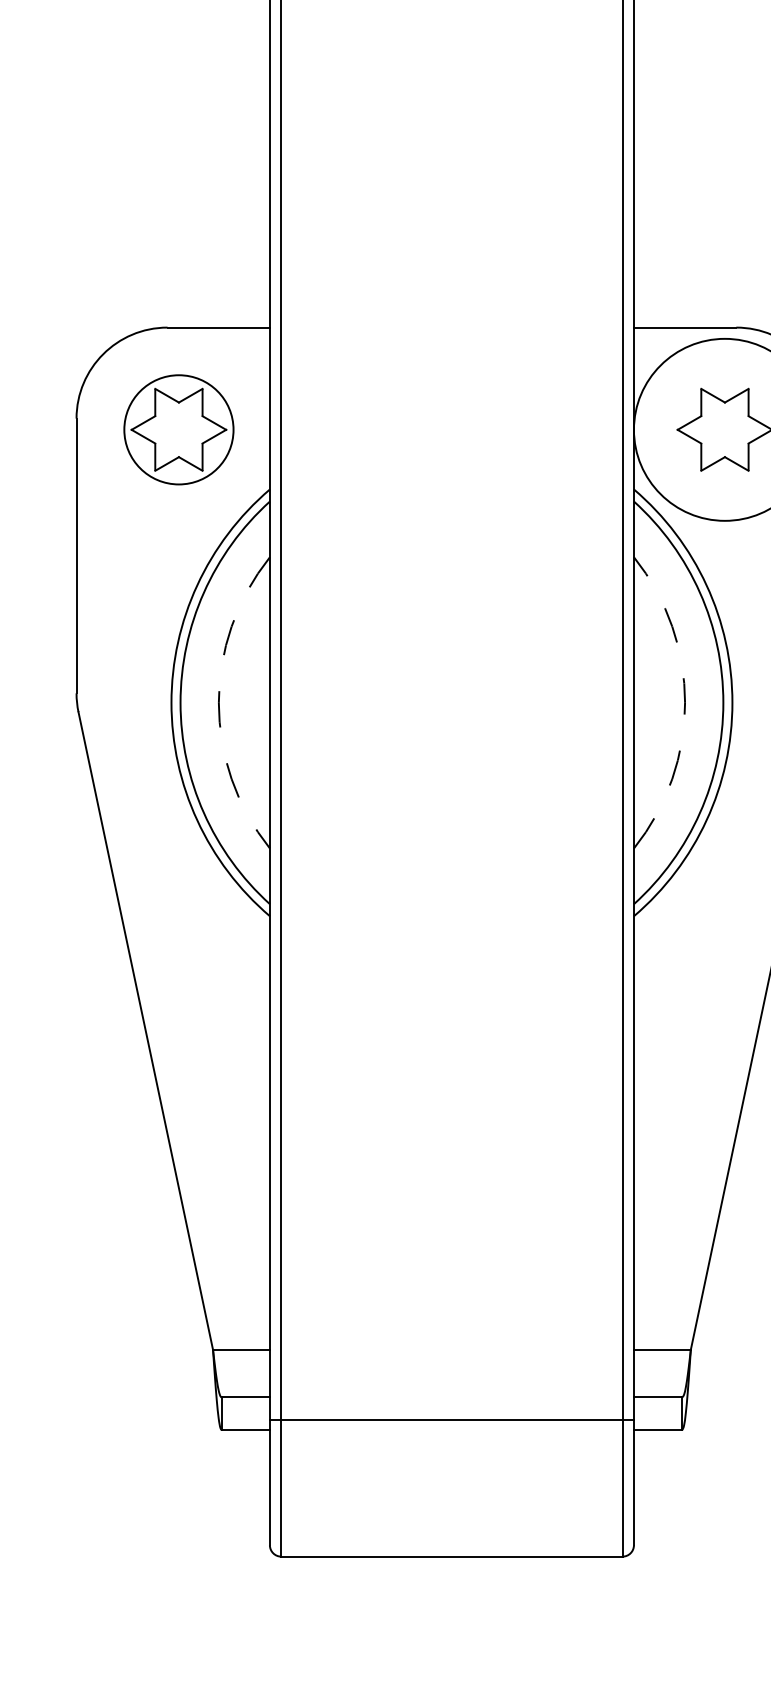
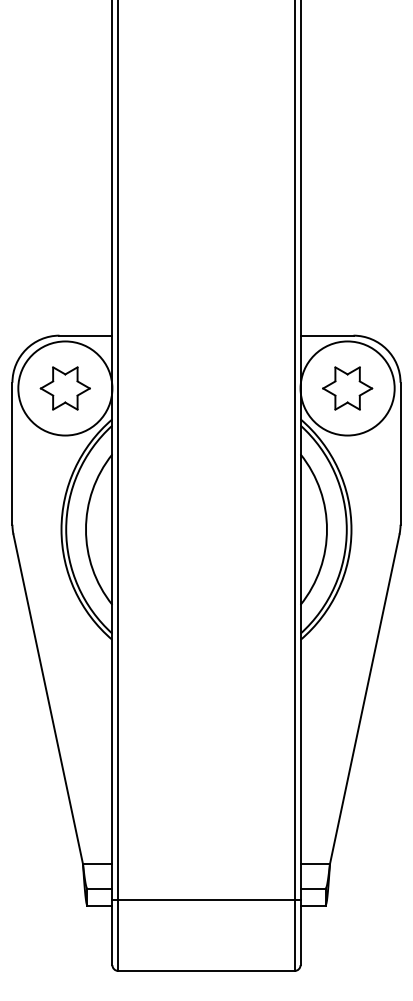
circle: (179, 429) -> (65, 388), size x1.67
arc: (219, 702) -> (86, 529), dashed -> solid
arc: (686, 702) -> (327, 529), dashed -> solid

